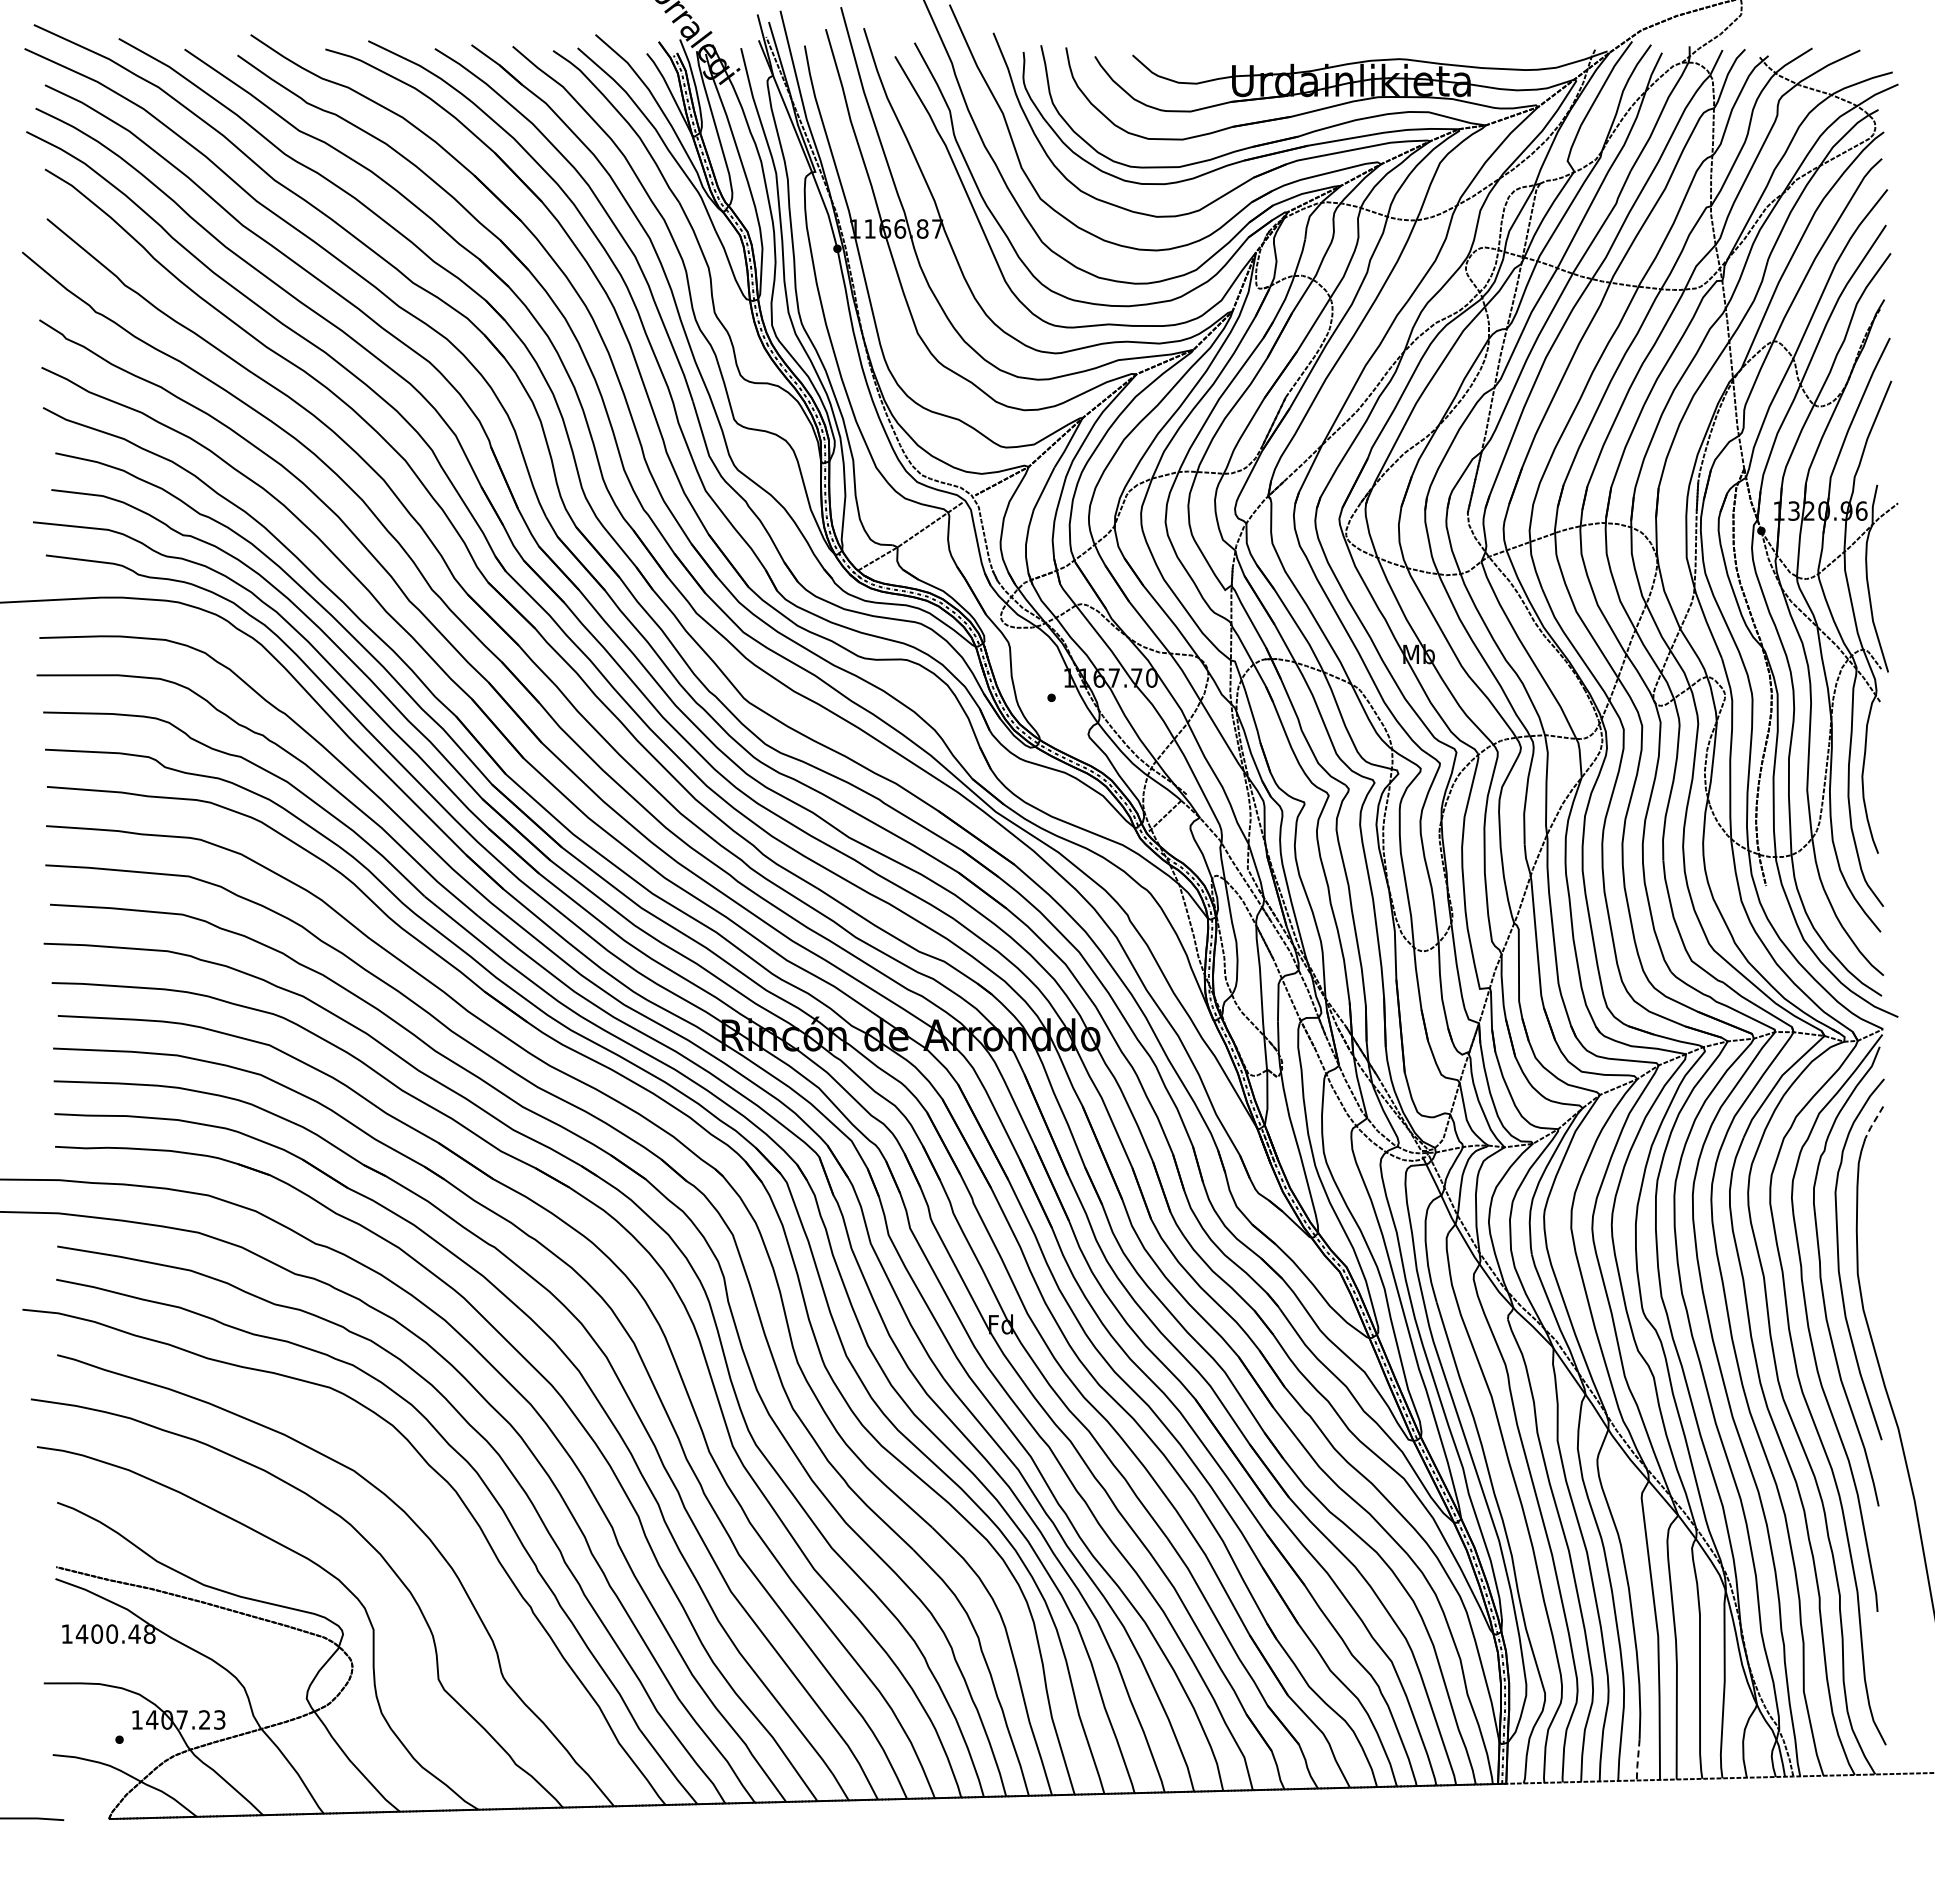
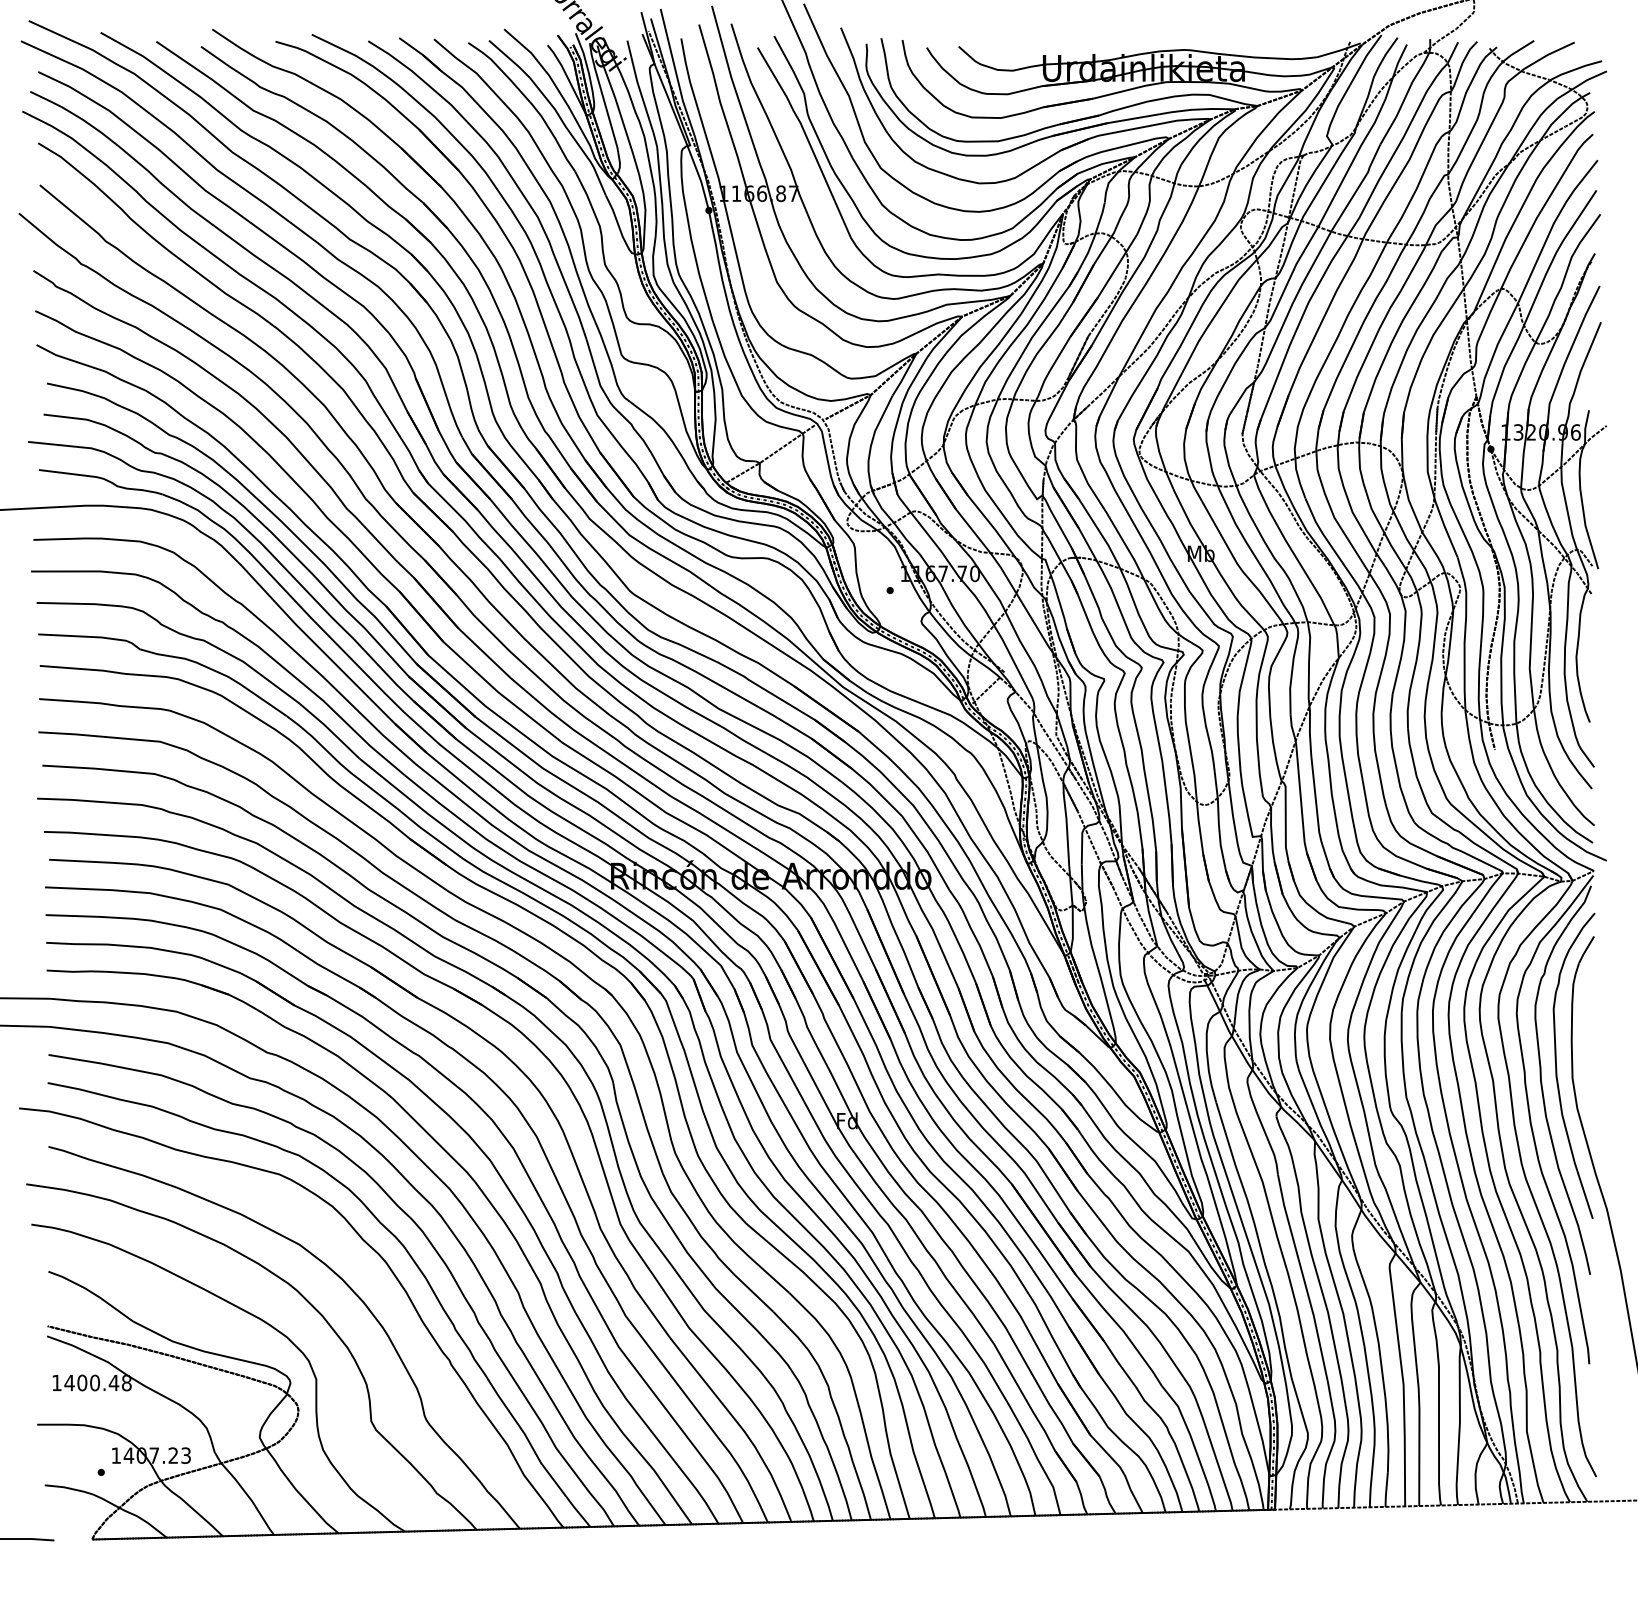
line: (1873, 1122) -> (1585, 949), dashed -> solid
line: (1637, 1760) -> (1386, 1489), dashed -> solid

